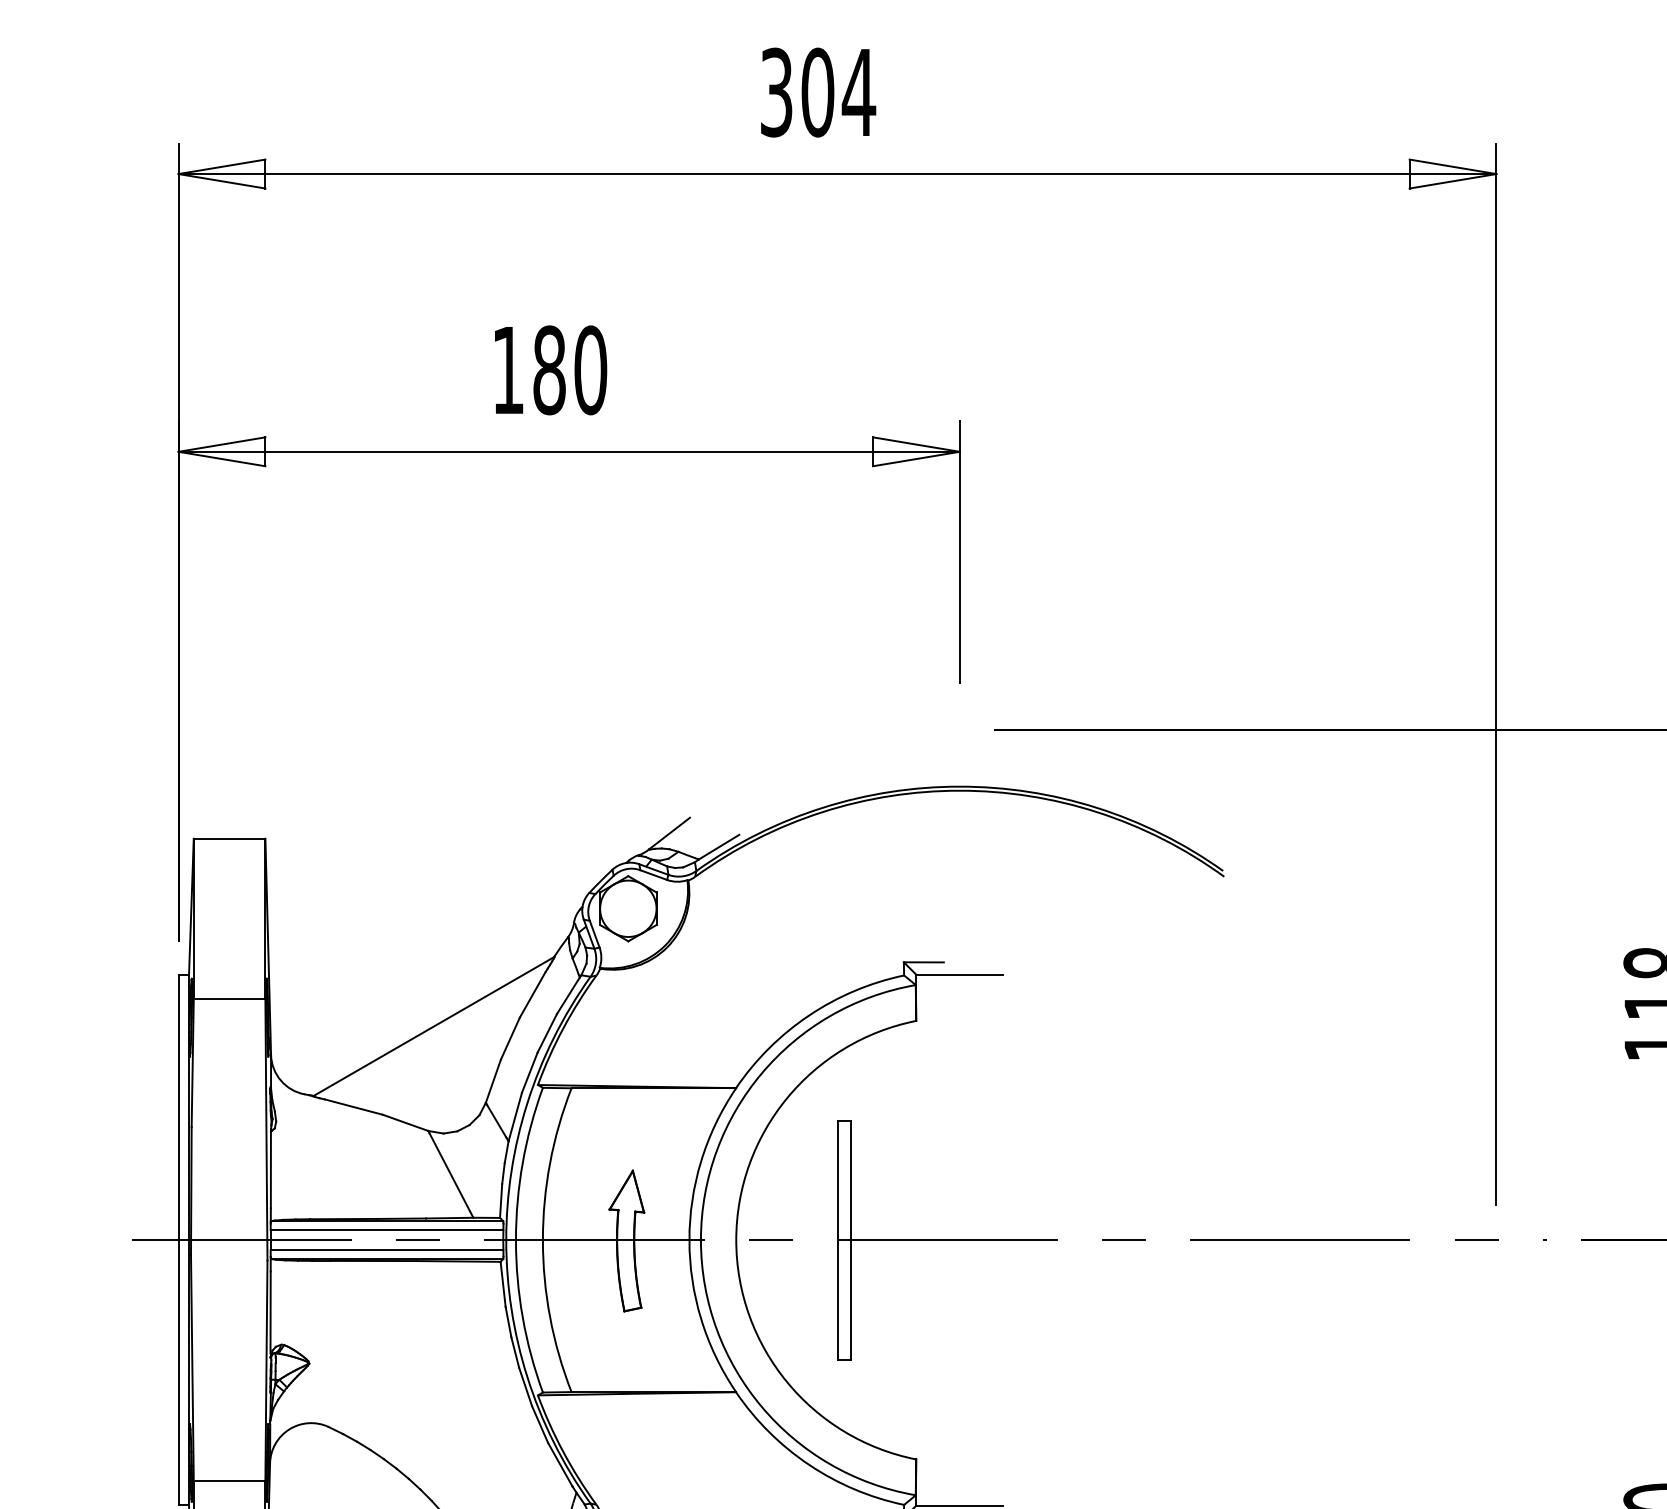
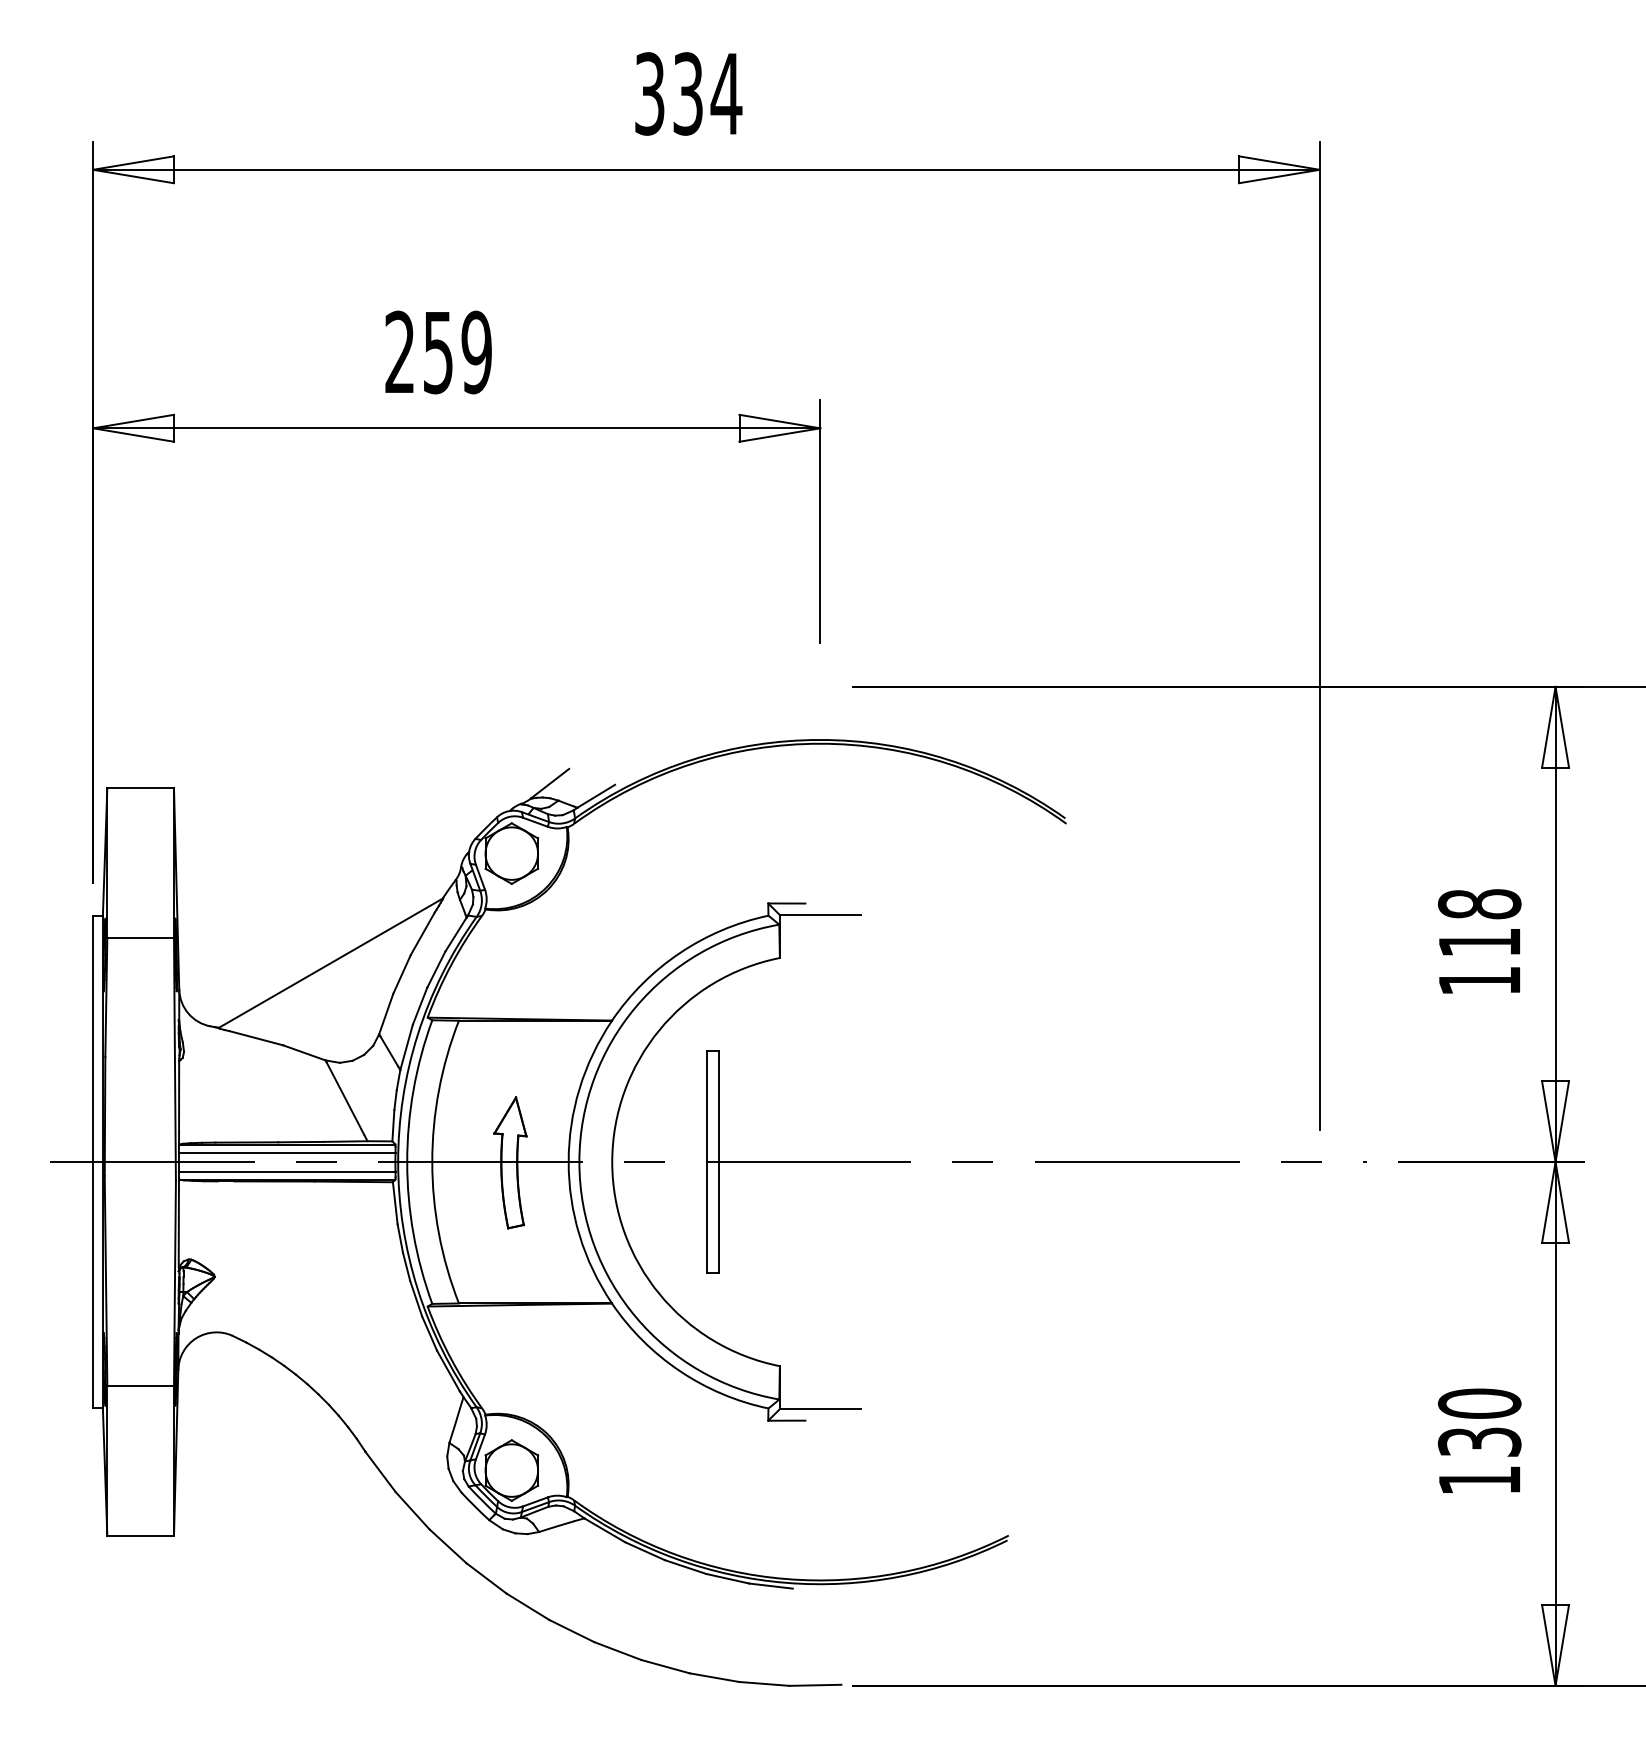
text: (818, 92) -> (688, 93), 304 -> 334
text: (549, 370) -> (438, 352), 180 -> 259

